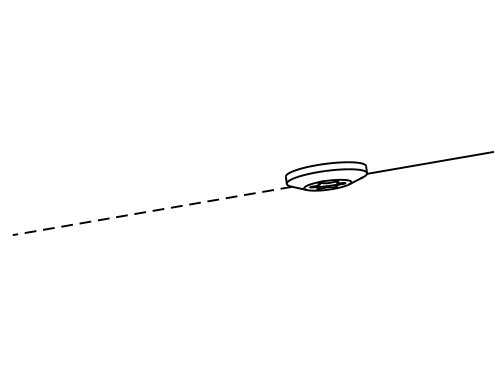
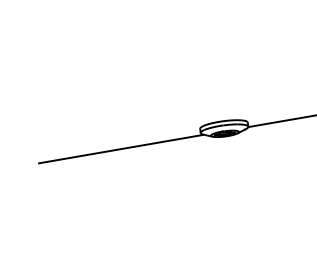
line: (151, 211) -> (120, 149), dashed -> solid

